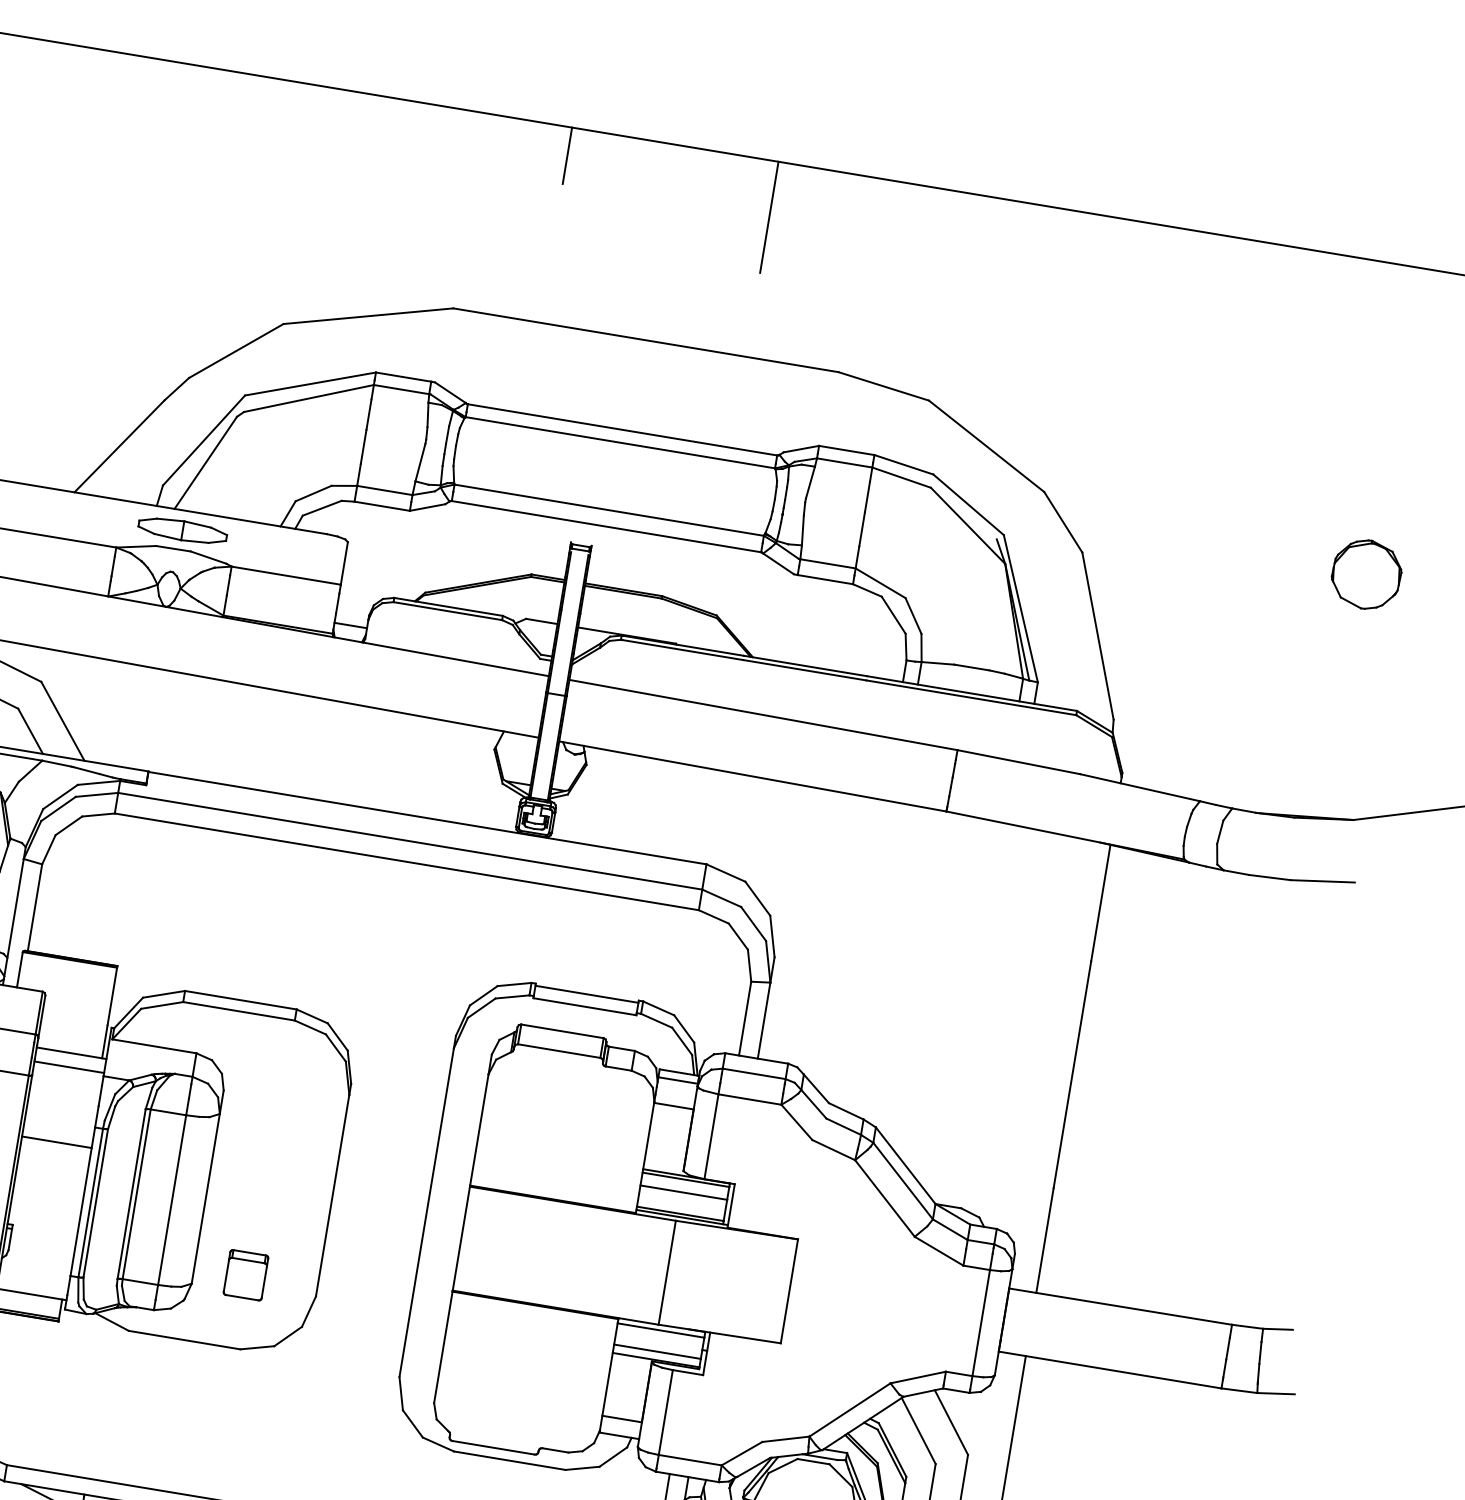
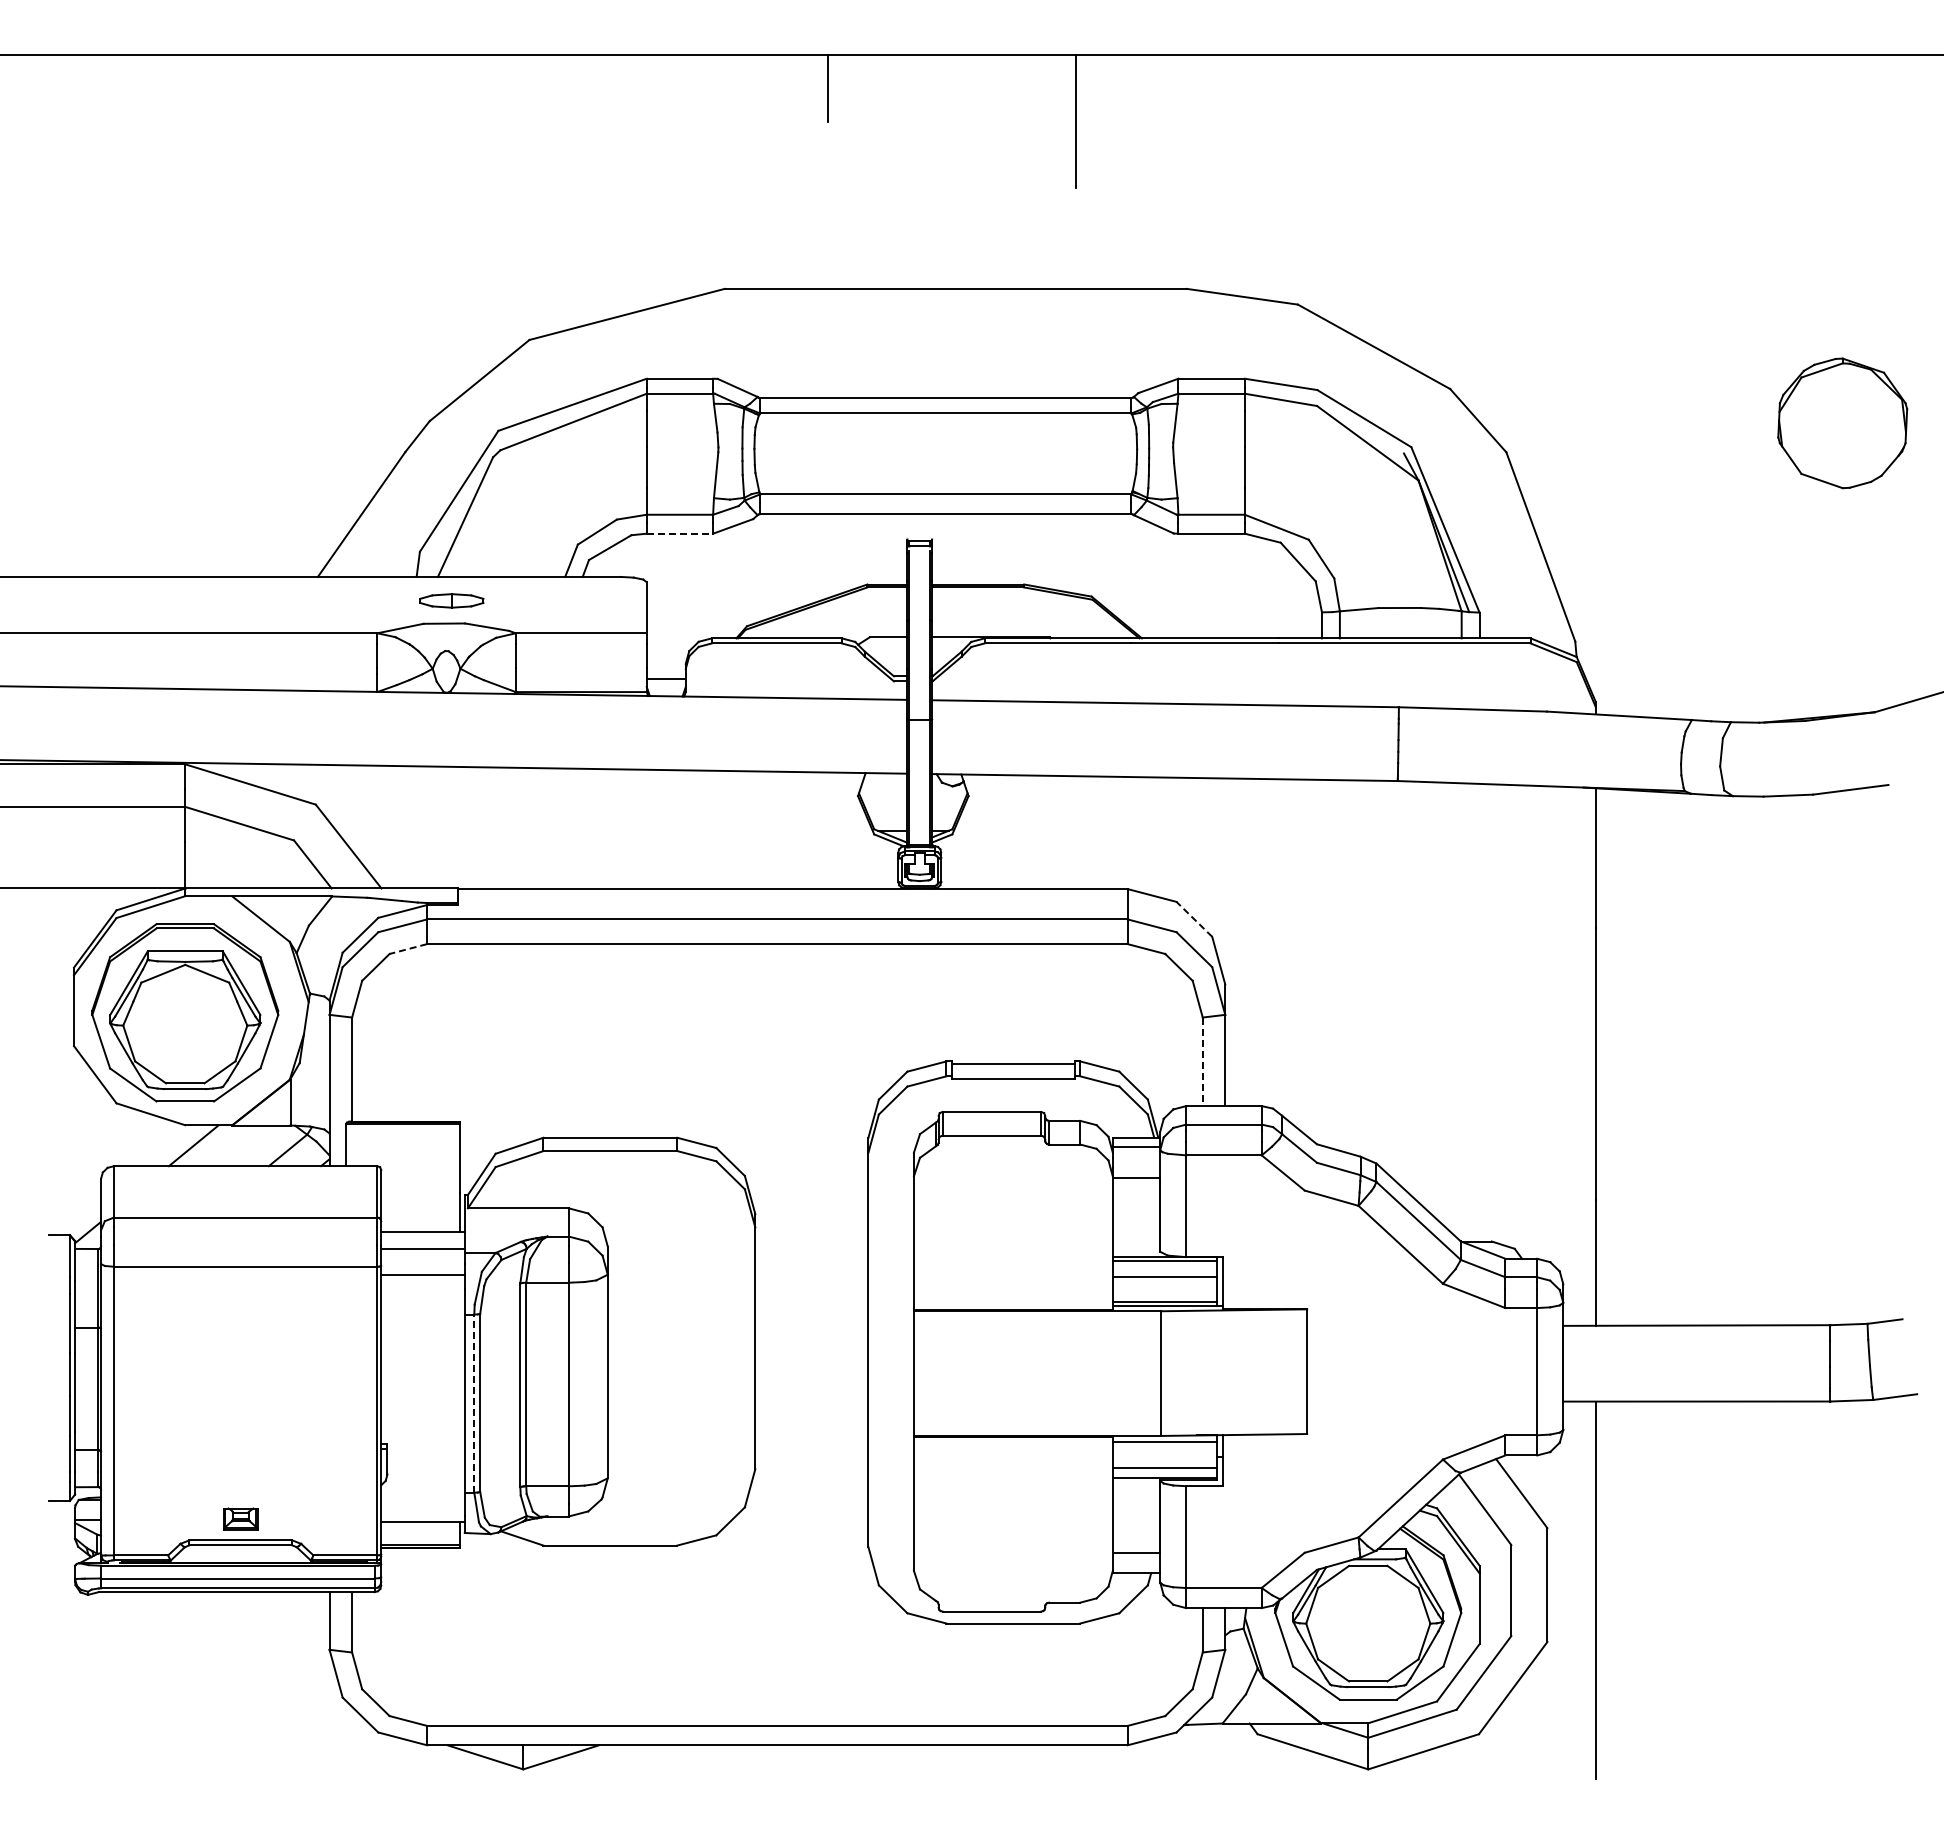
line: (382, 506) -> (680, 533), solid -> dashed
part: (182, 530) -> (451, 600), size x0.6
part: (1366, 574) -> (1842, 422), size x1.6
line: (97, 815) -> (407, 949), solid -> dashed
line: (757, 898) -> (1194, 919), solid -> dashed
line: (744, 1019) -> (1202, 1062), solid -> dashed
line: (56, 1142) -> (422, 1275), moved
line: (90, 1202) -> (474, 1403), solid -> dashed
part: (246, 1274) -> (669, 1457), removed

